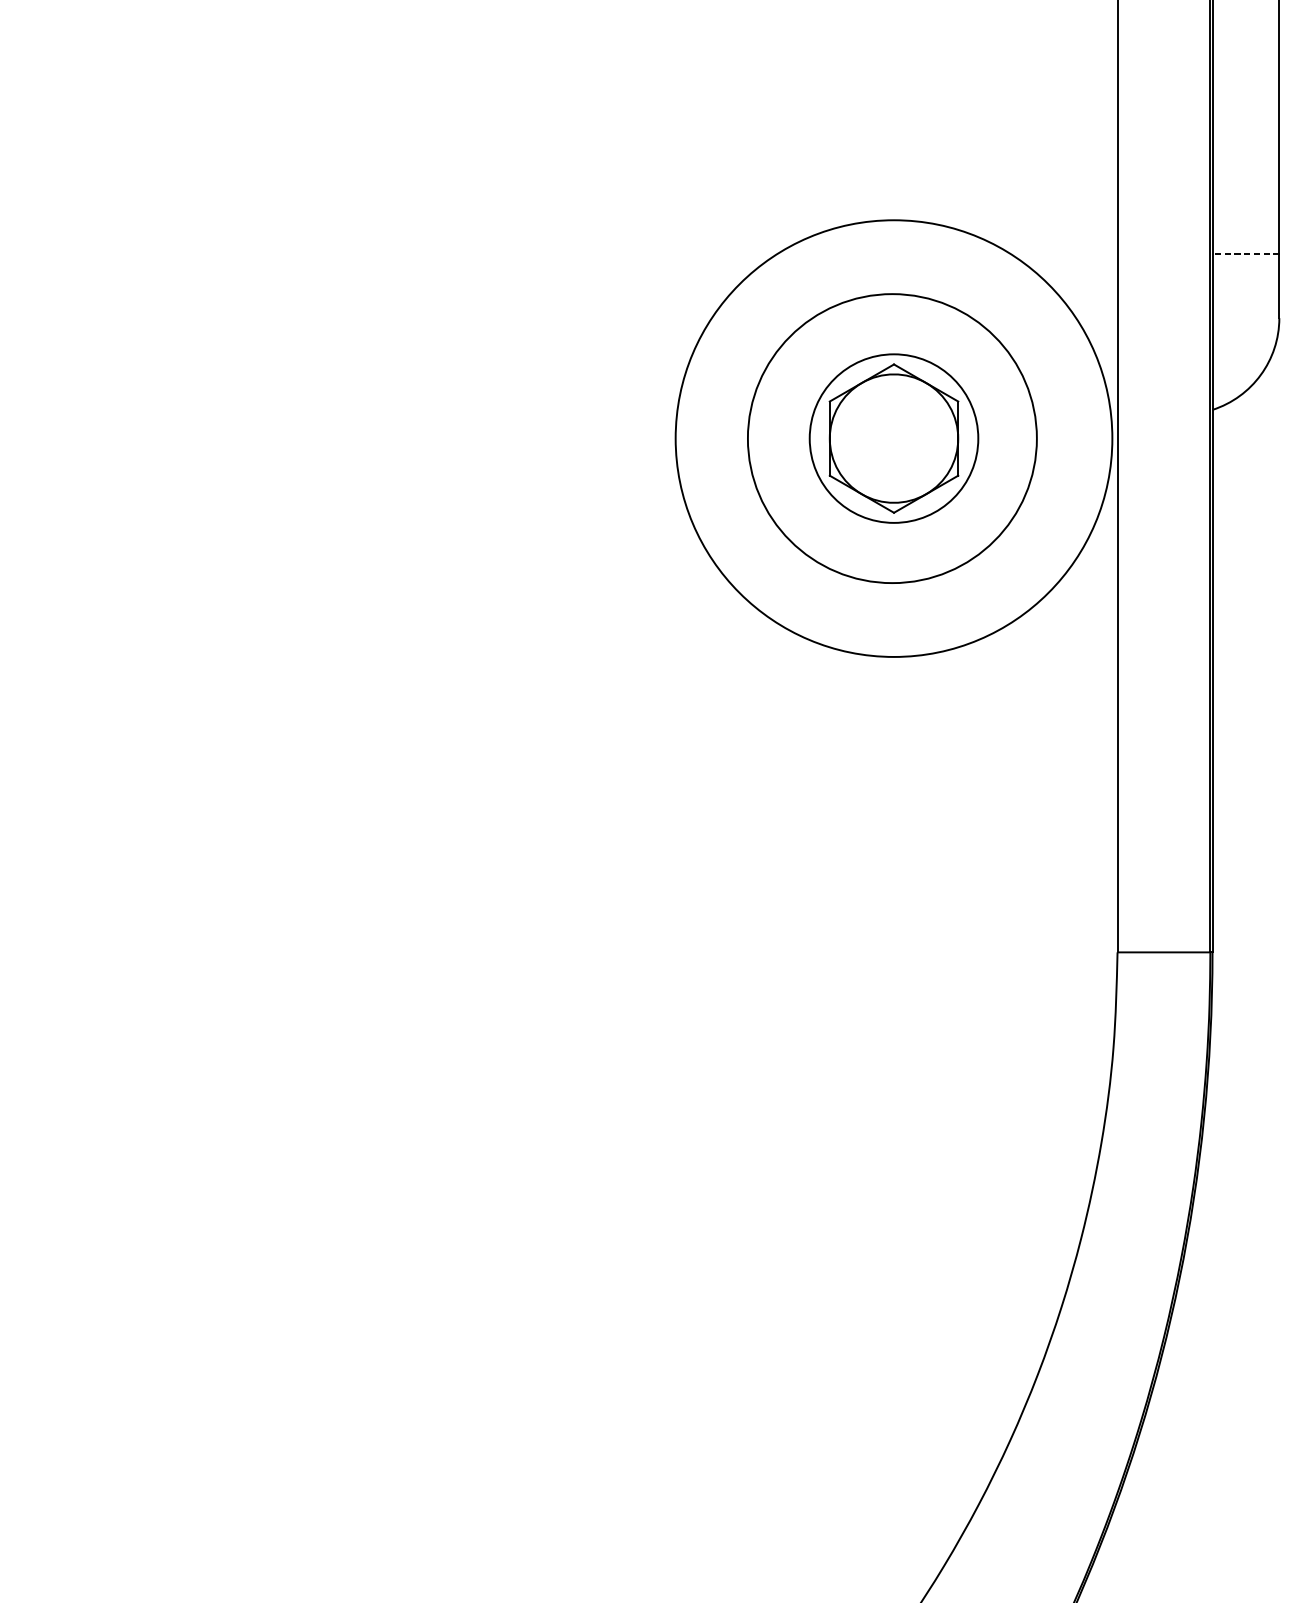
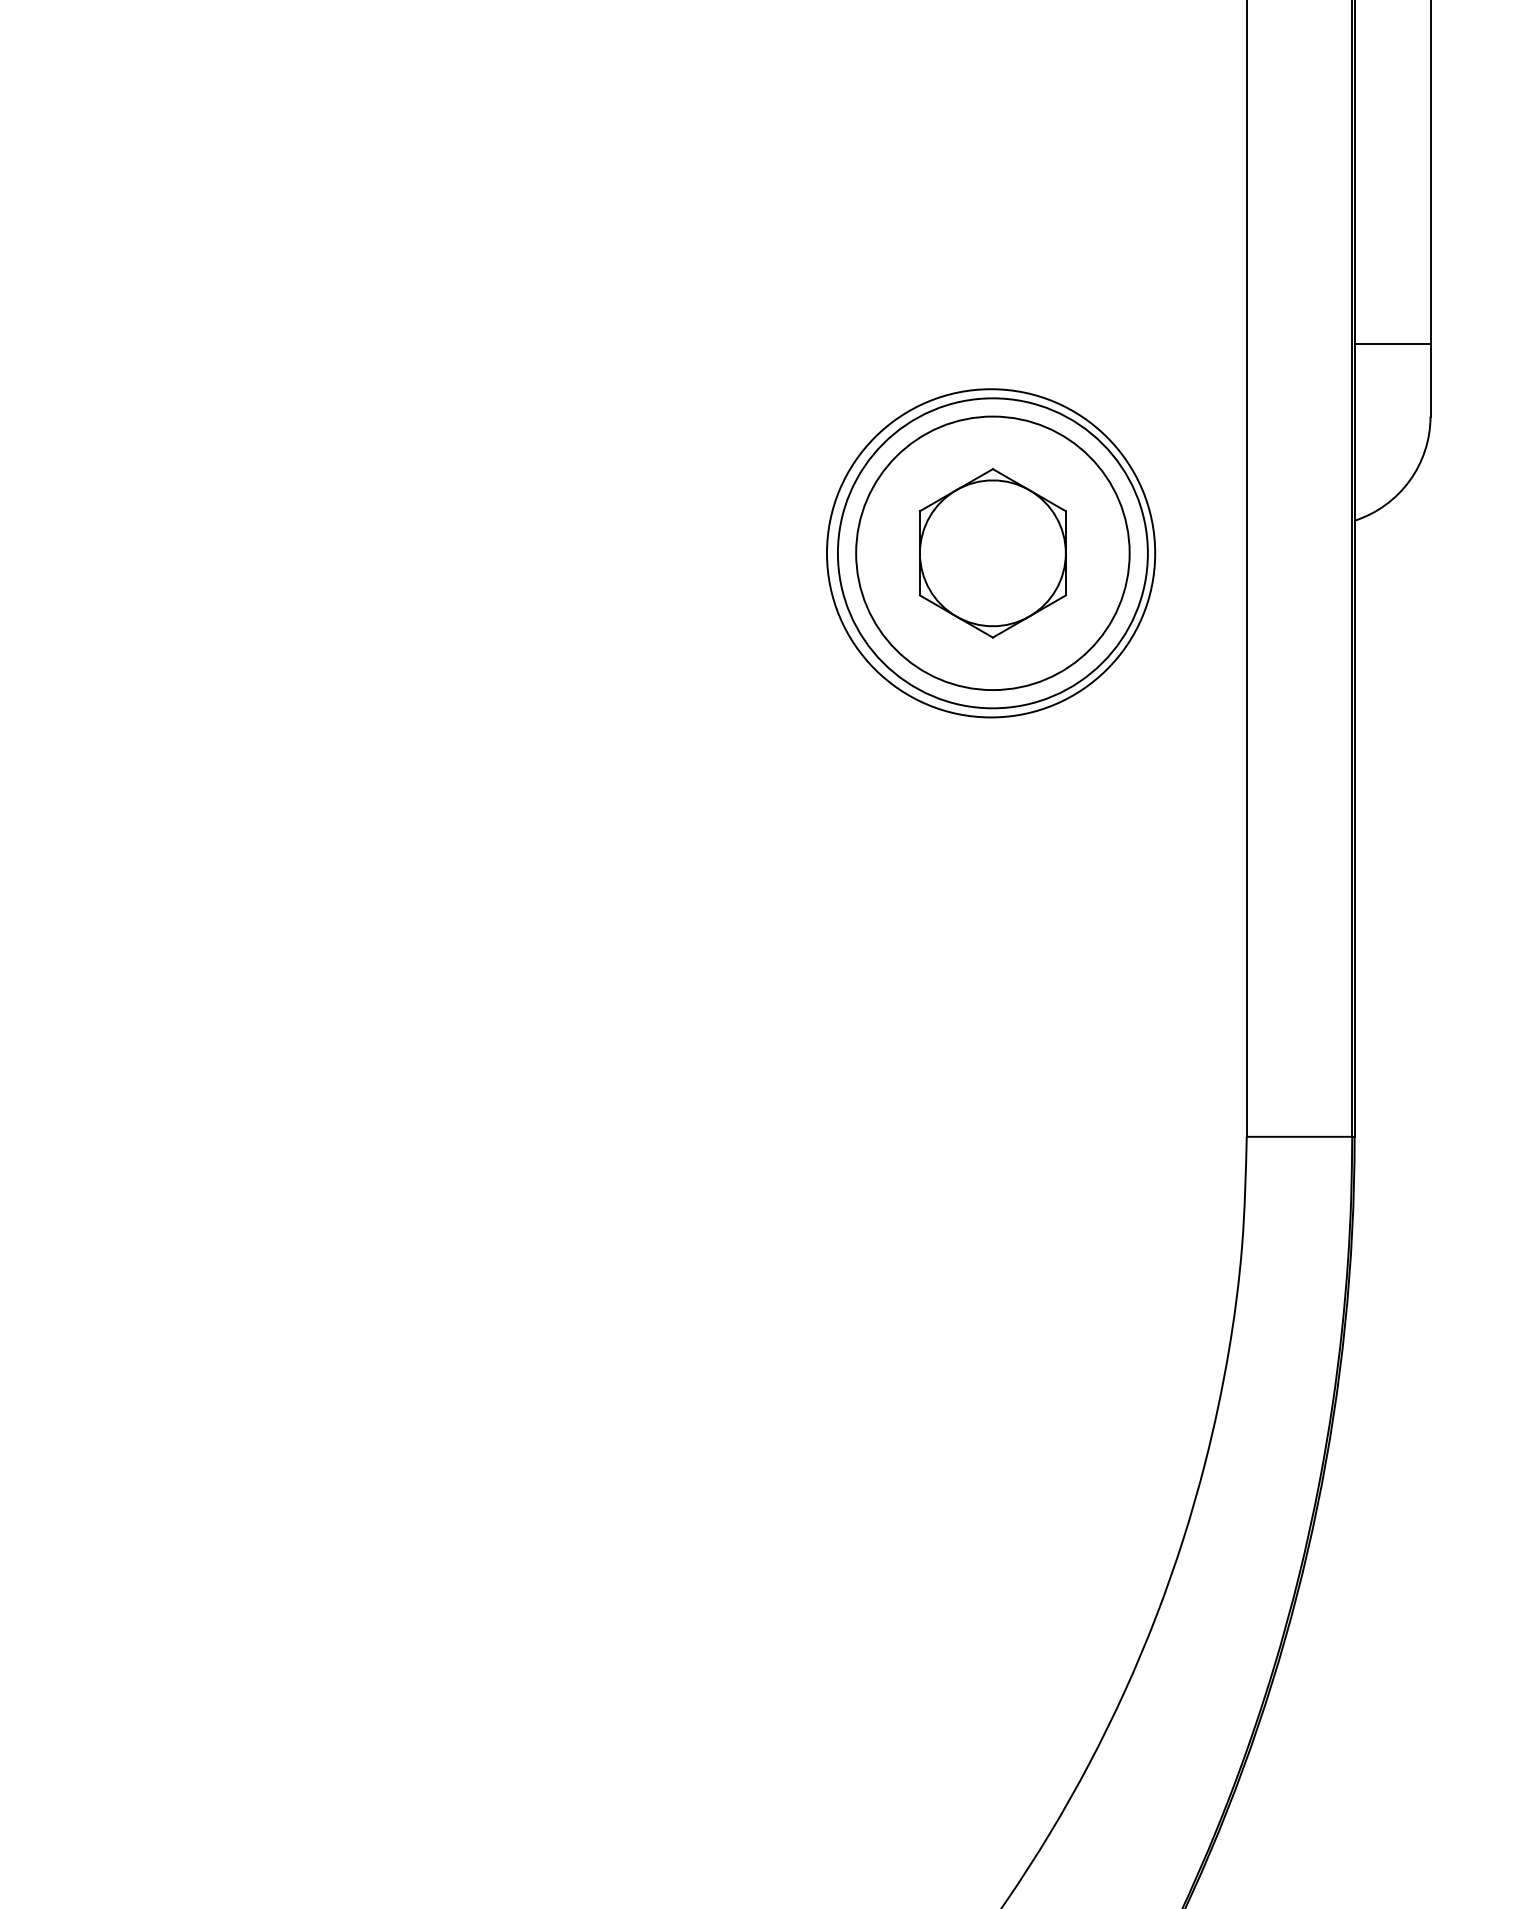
line: (1245, 253) -> (1392, 343), dashed -> solid
circle: (893, 438) -> (992, 553), size x0.62
circle: (893, 438) -> (992, 553), size x1.43

